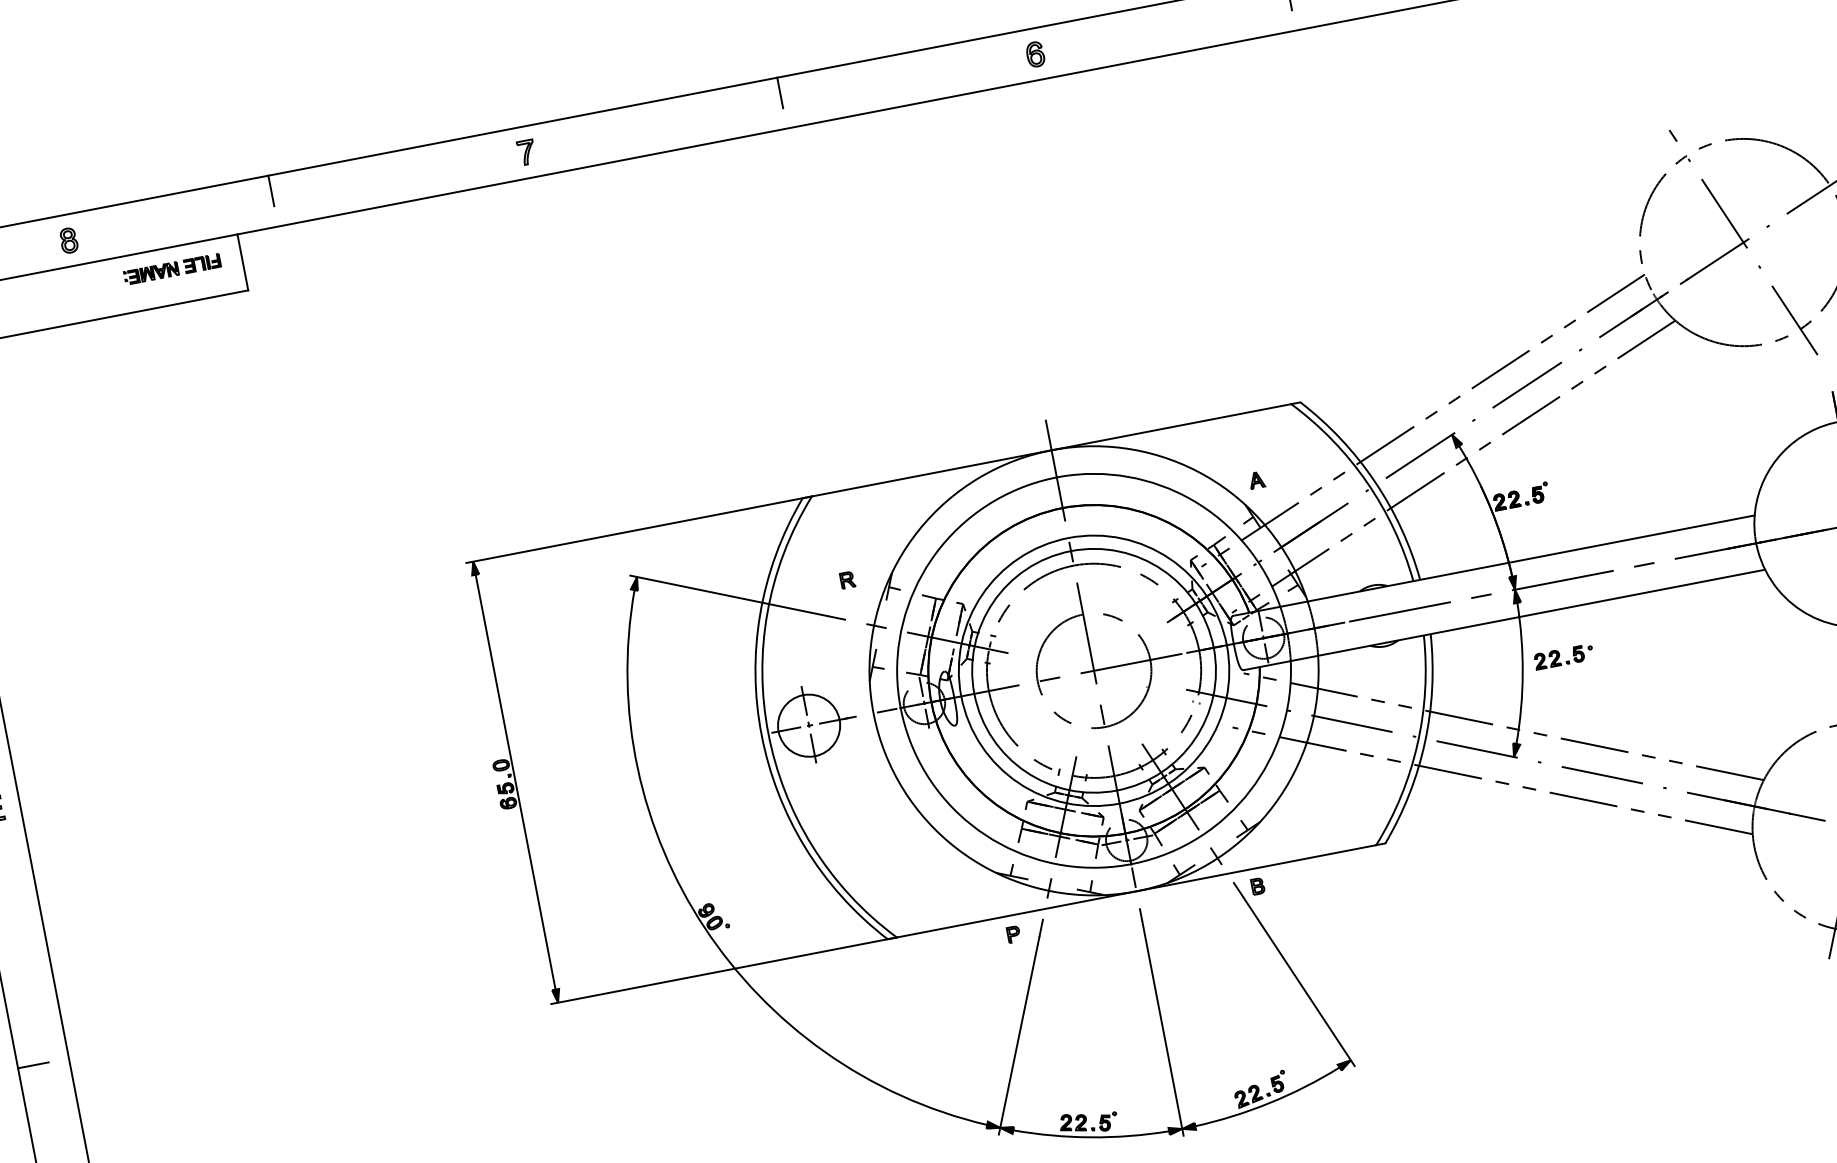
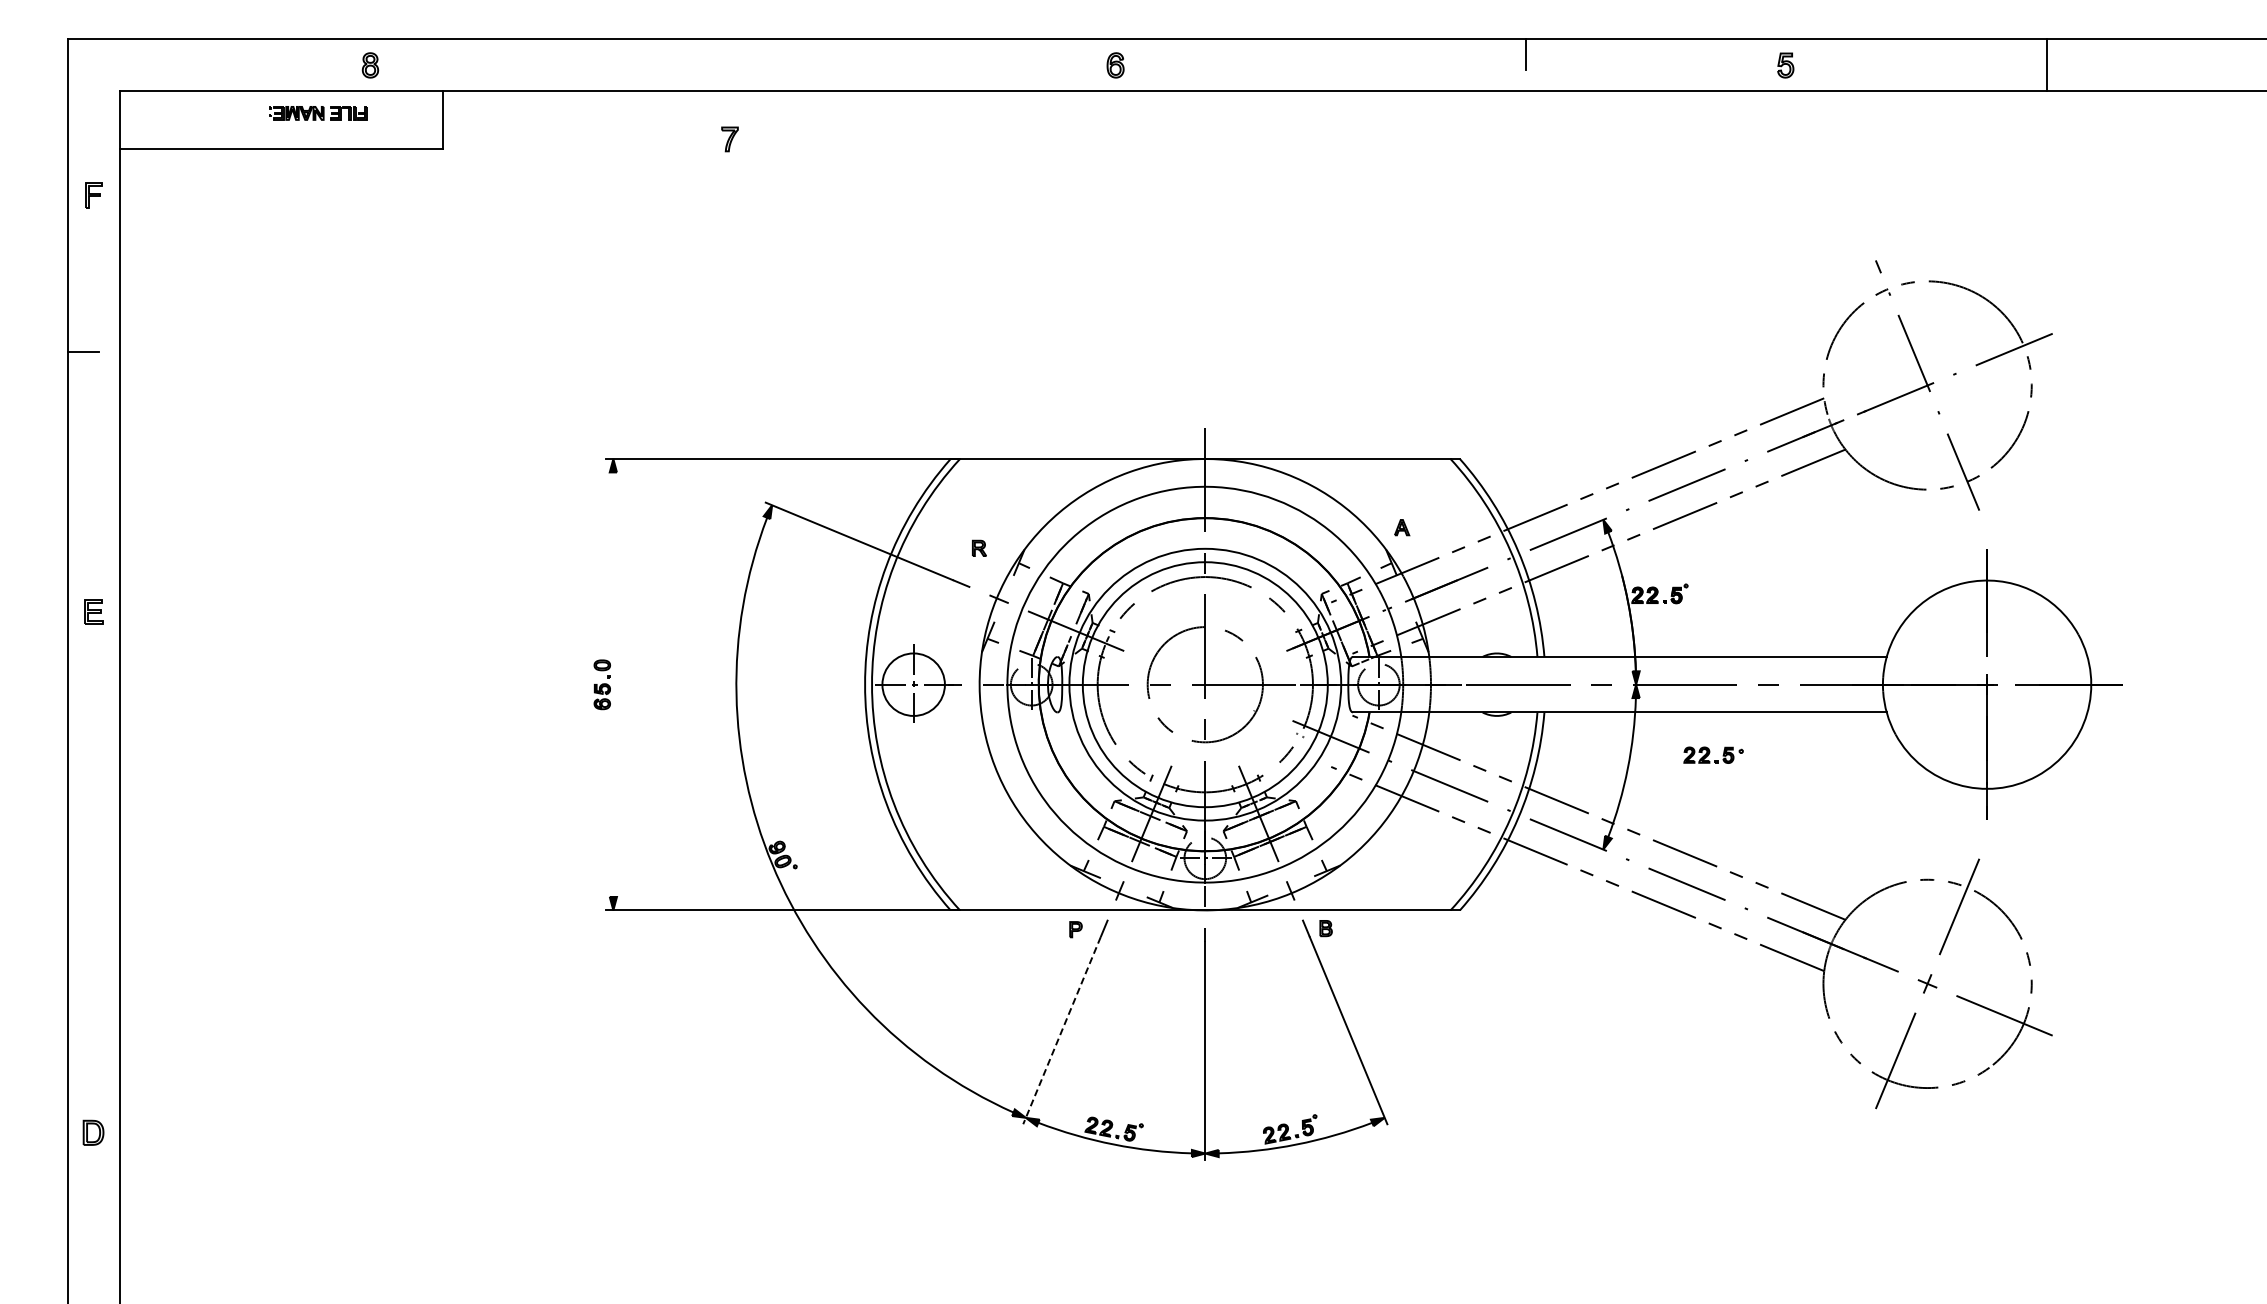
part: (1035, 54) -> (1115, 65), moved
line: (780, 92) -> (1005, 54), removed
part: (526, 152) -> (729, 139), moved
line: (271, 190) -> (484, 54), removed
part: (68, 240) -> (370, 65), moved
part: (172, 269) -> (318, 113), moved
part: (1563, 656) -> (1713, 754), moved
line: (515, 781) -> (613, 684), removed
line: (1018, 1036) -> (1061, 1031), solid -> dashed
line: (33, 1065) -> (83, 872), removed

